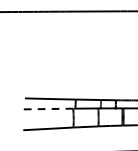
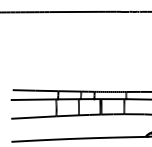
line: (50, 108) -> (35, 99), dashed -> solid

